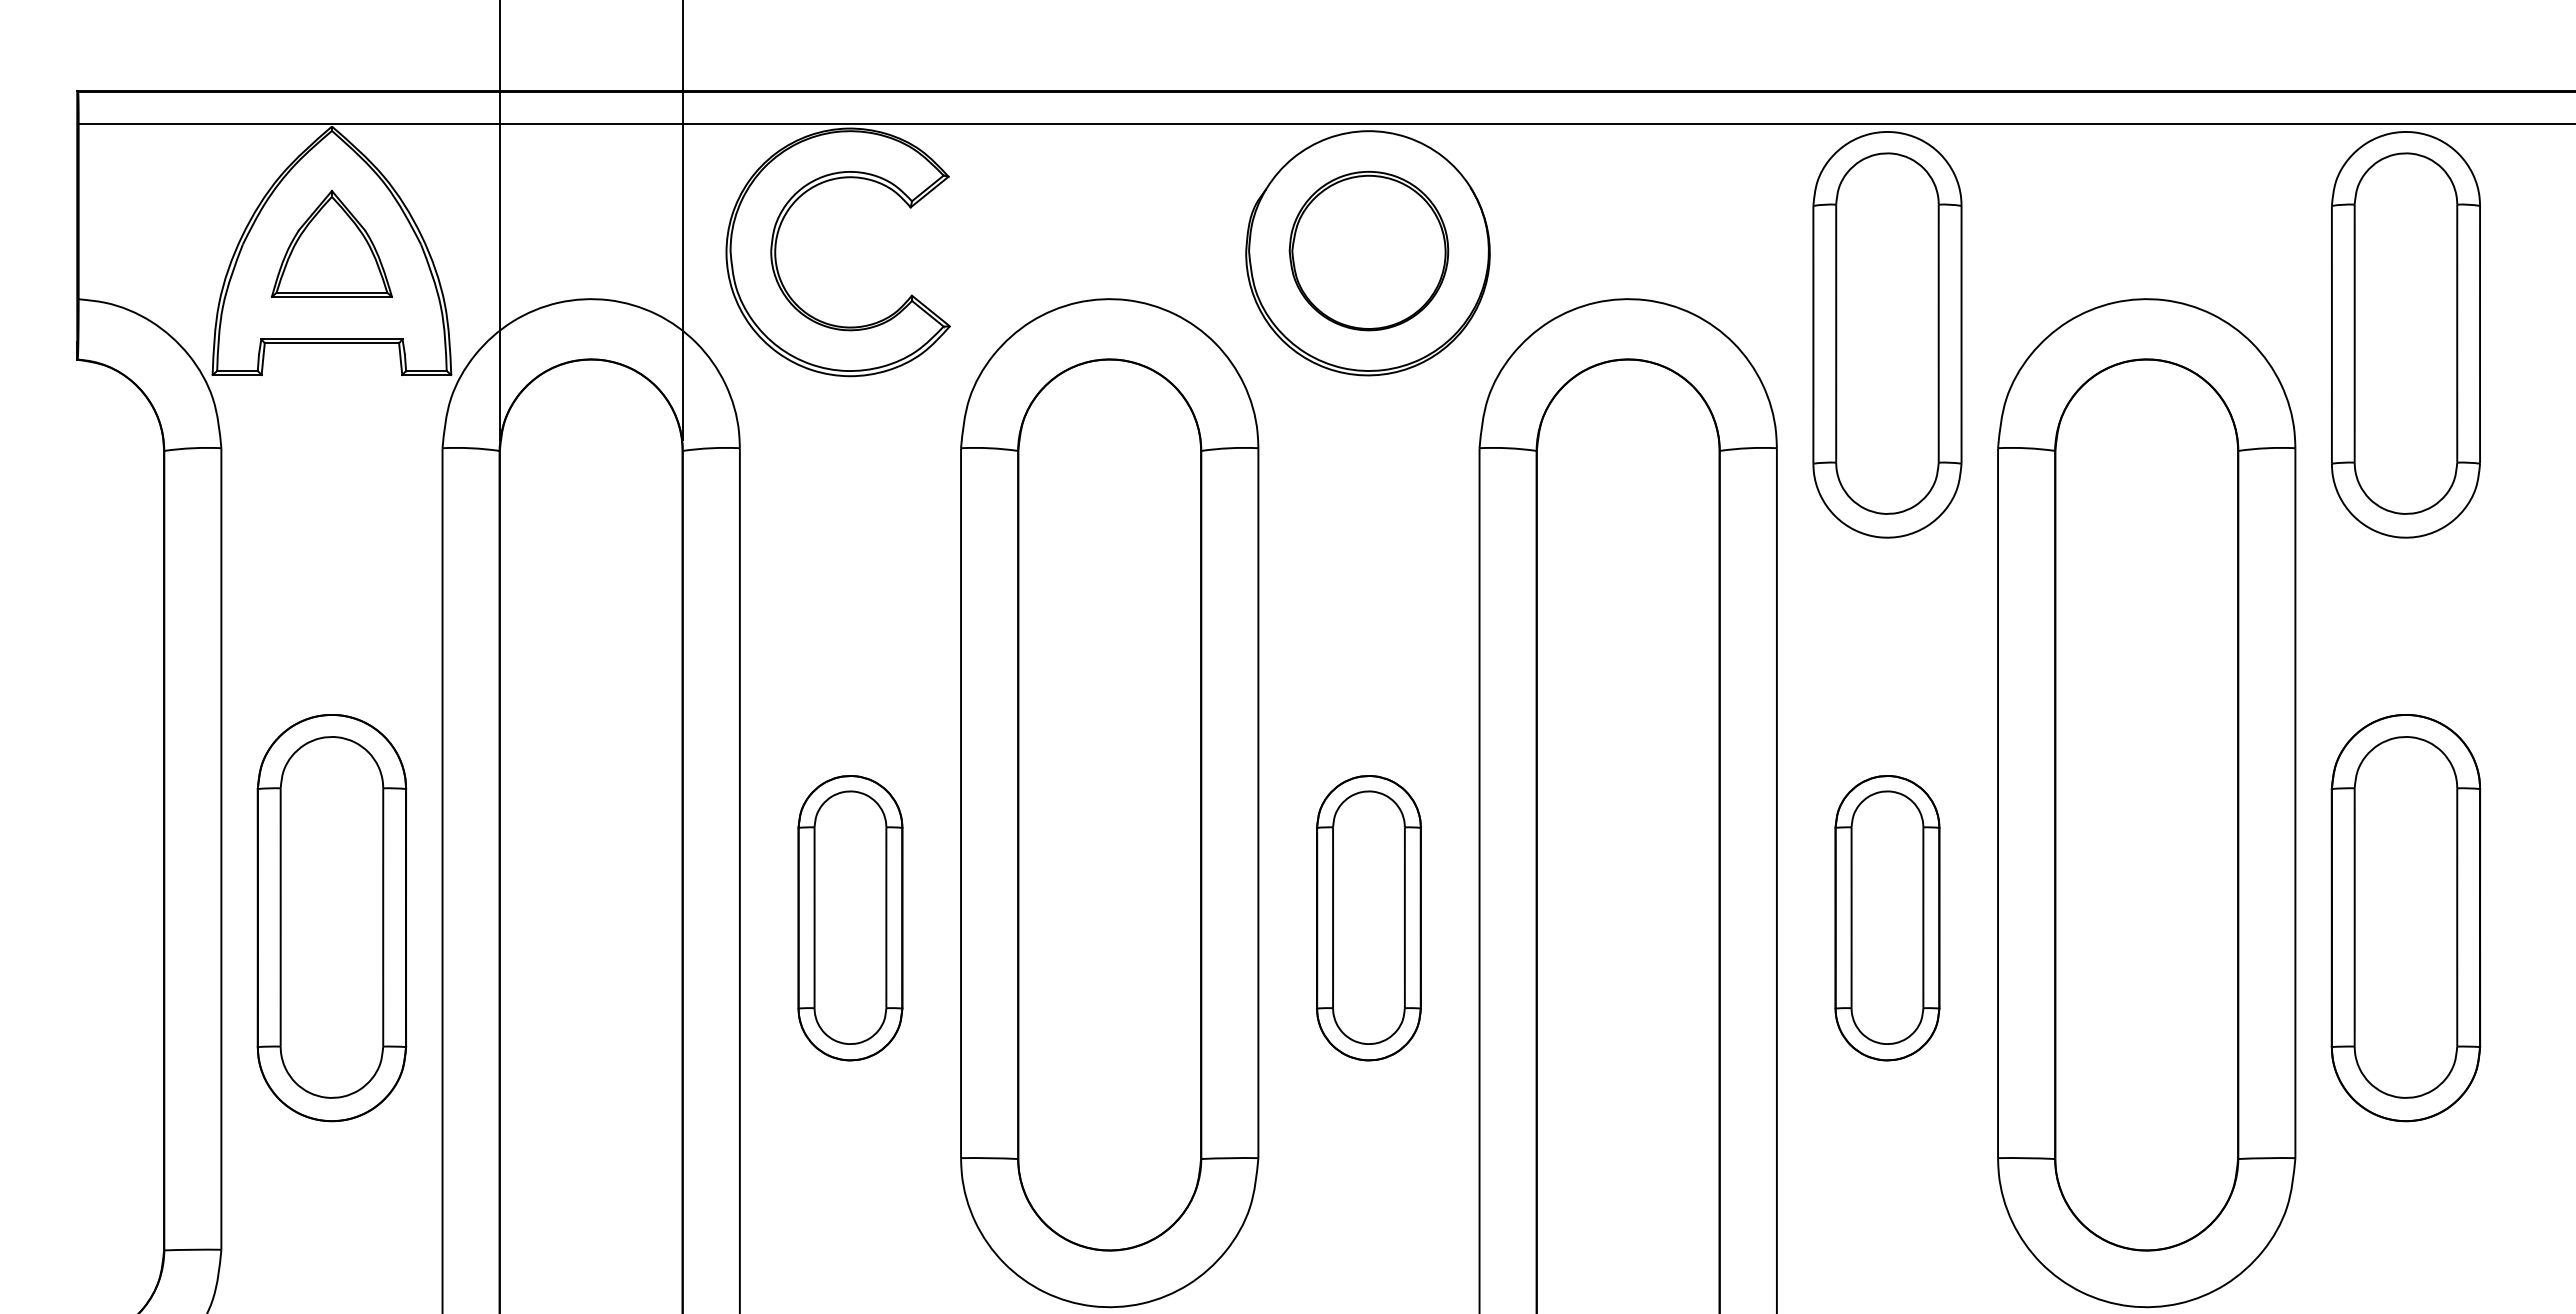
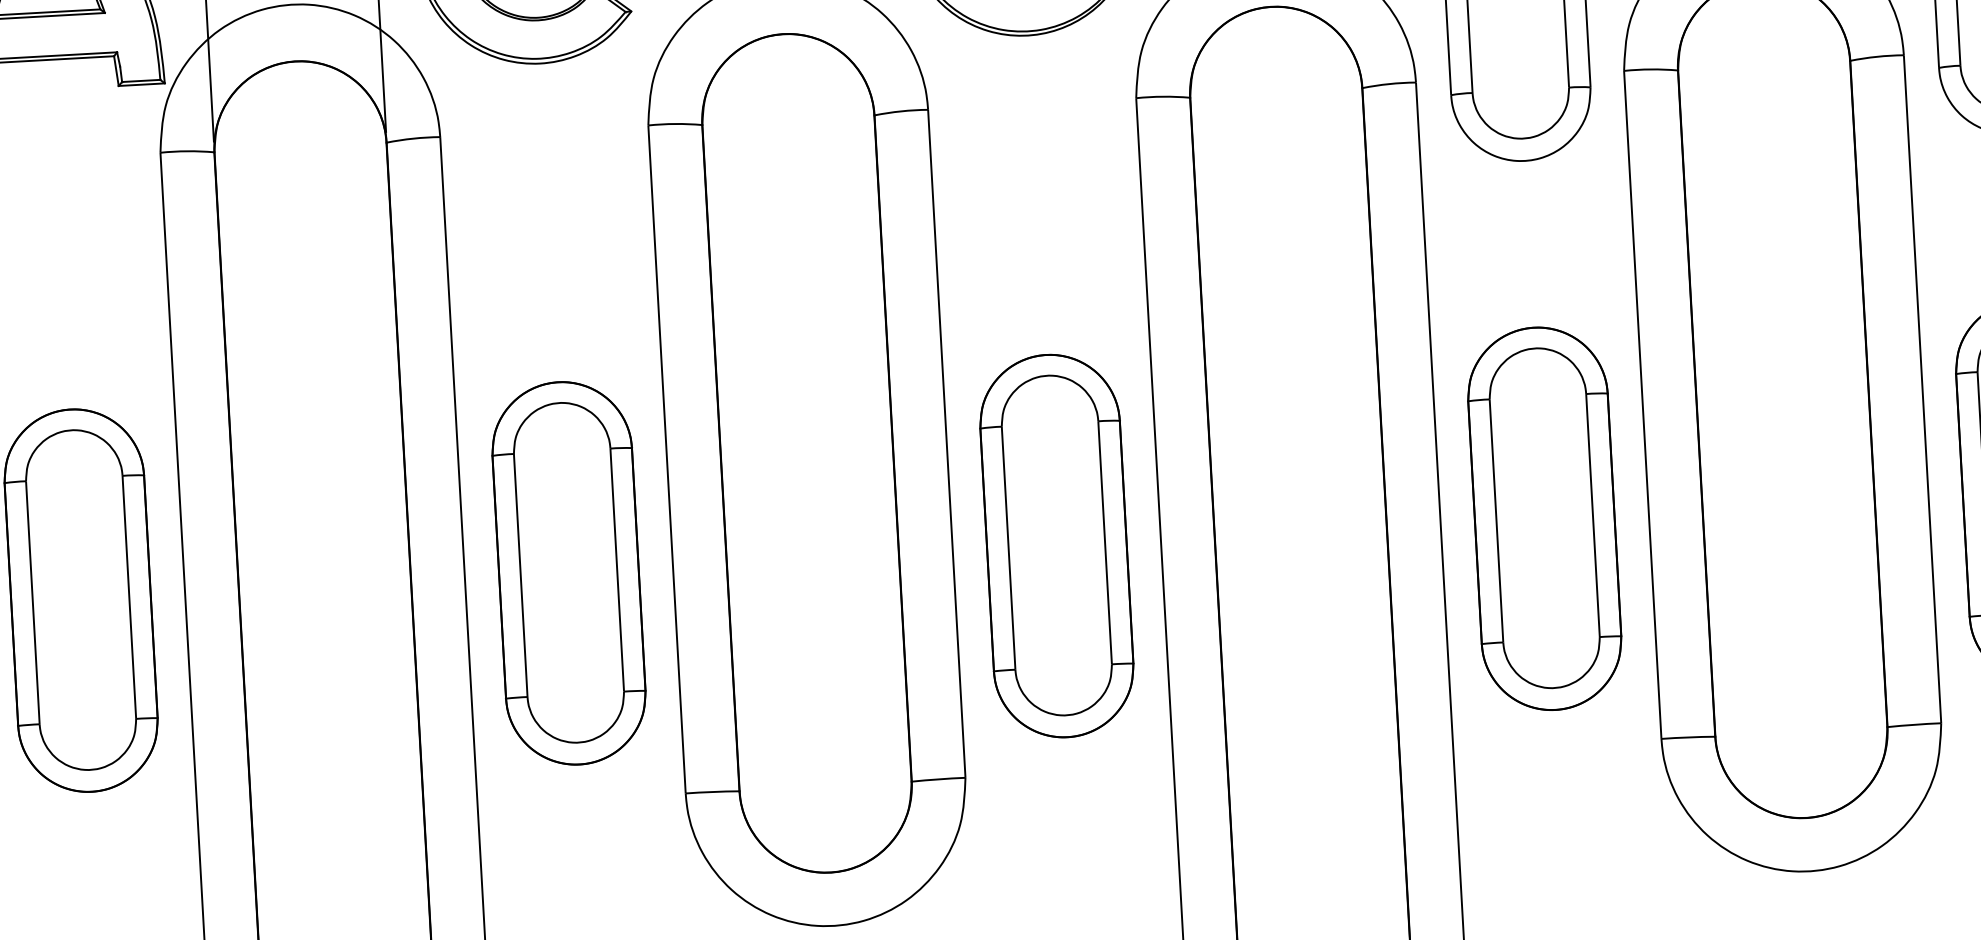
part: (850, 918) -> (569, 573), size x1.43
part: (1368, 918) -> (1056, 546), size x1.43
part: (1887, 918) -> (1544, 519), size x1.43

